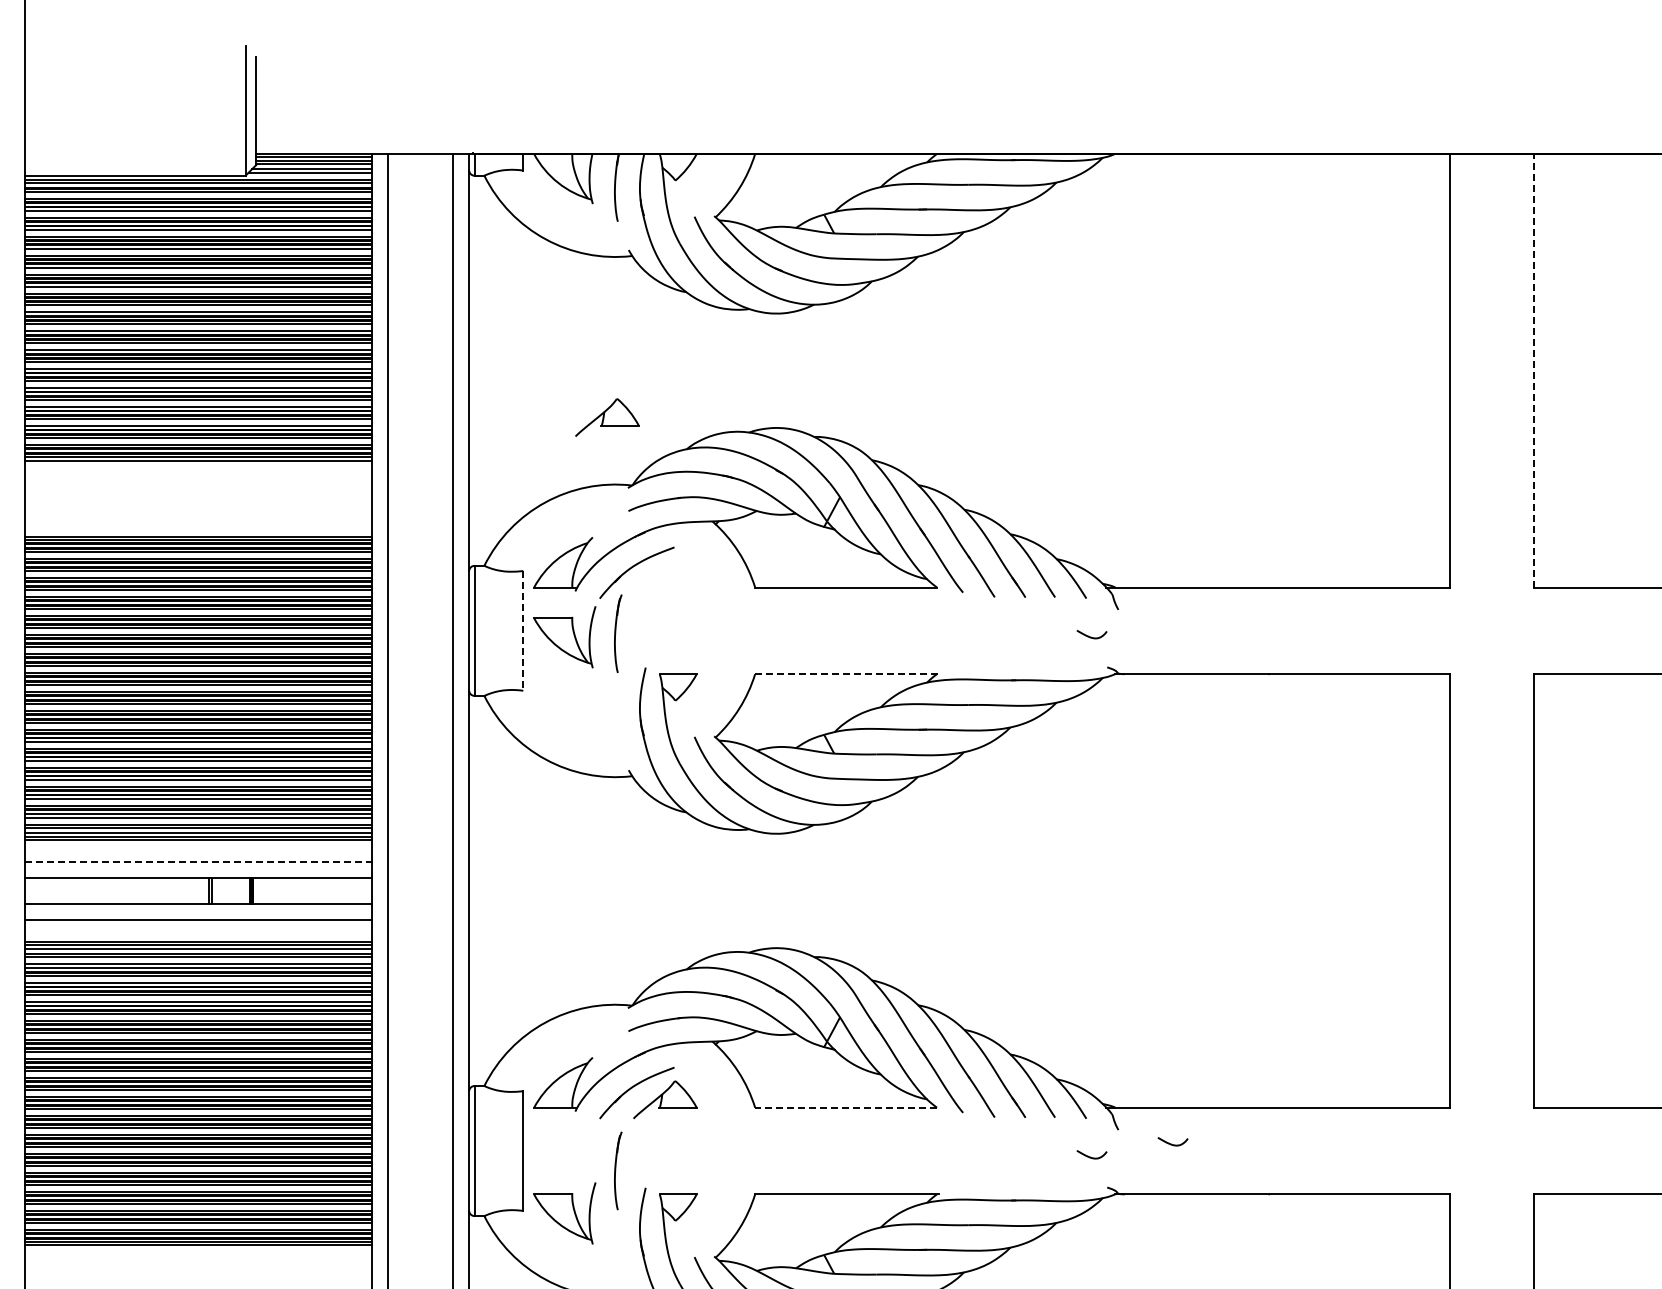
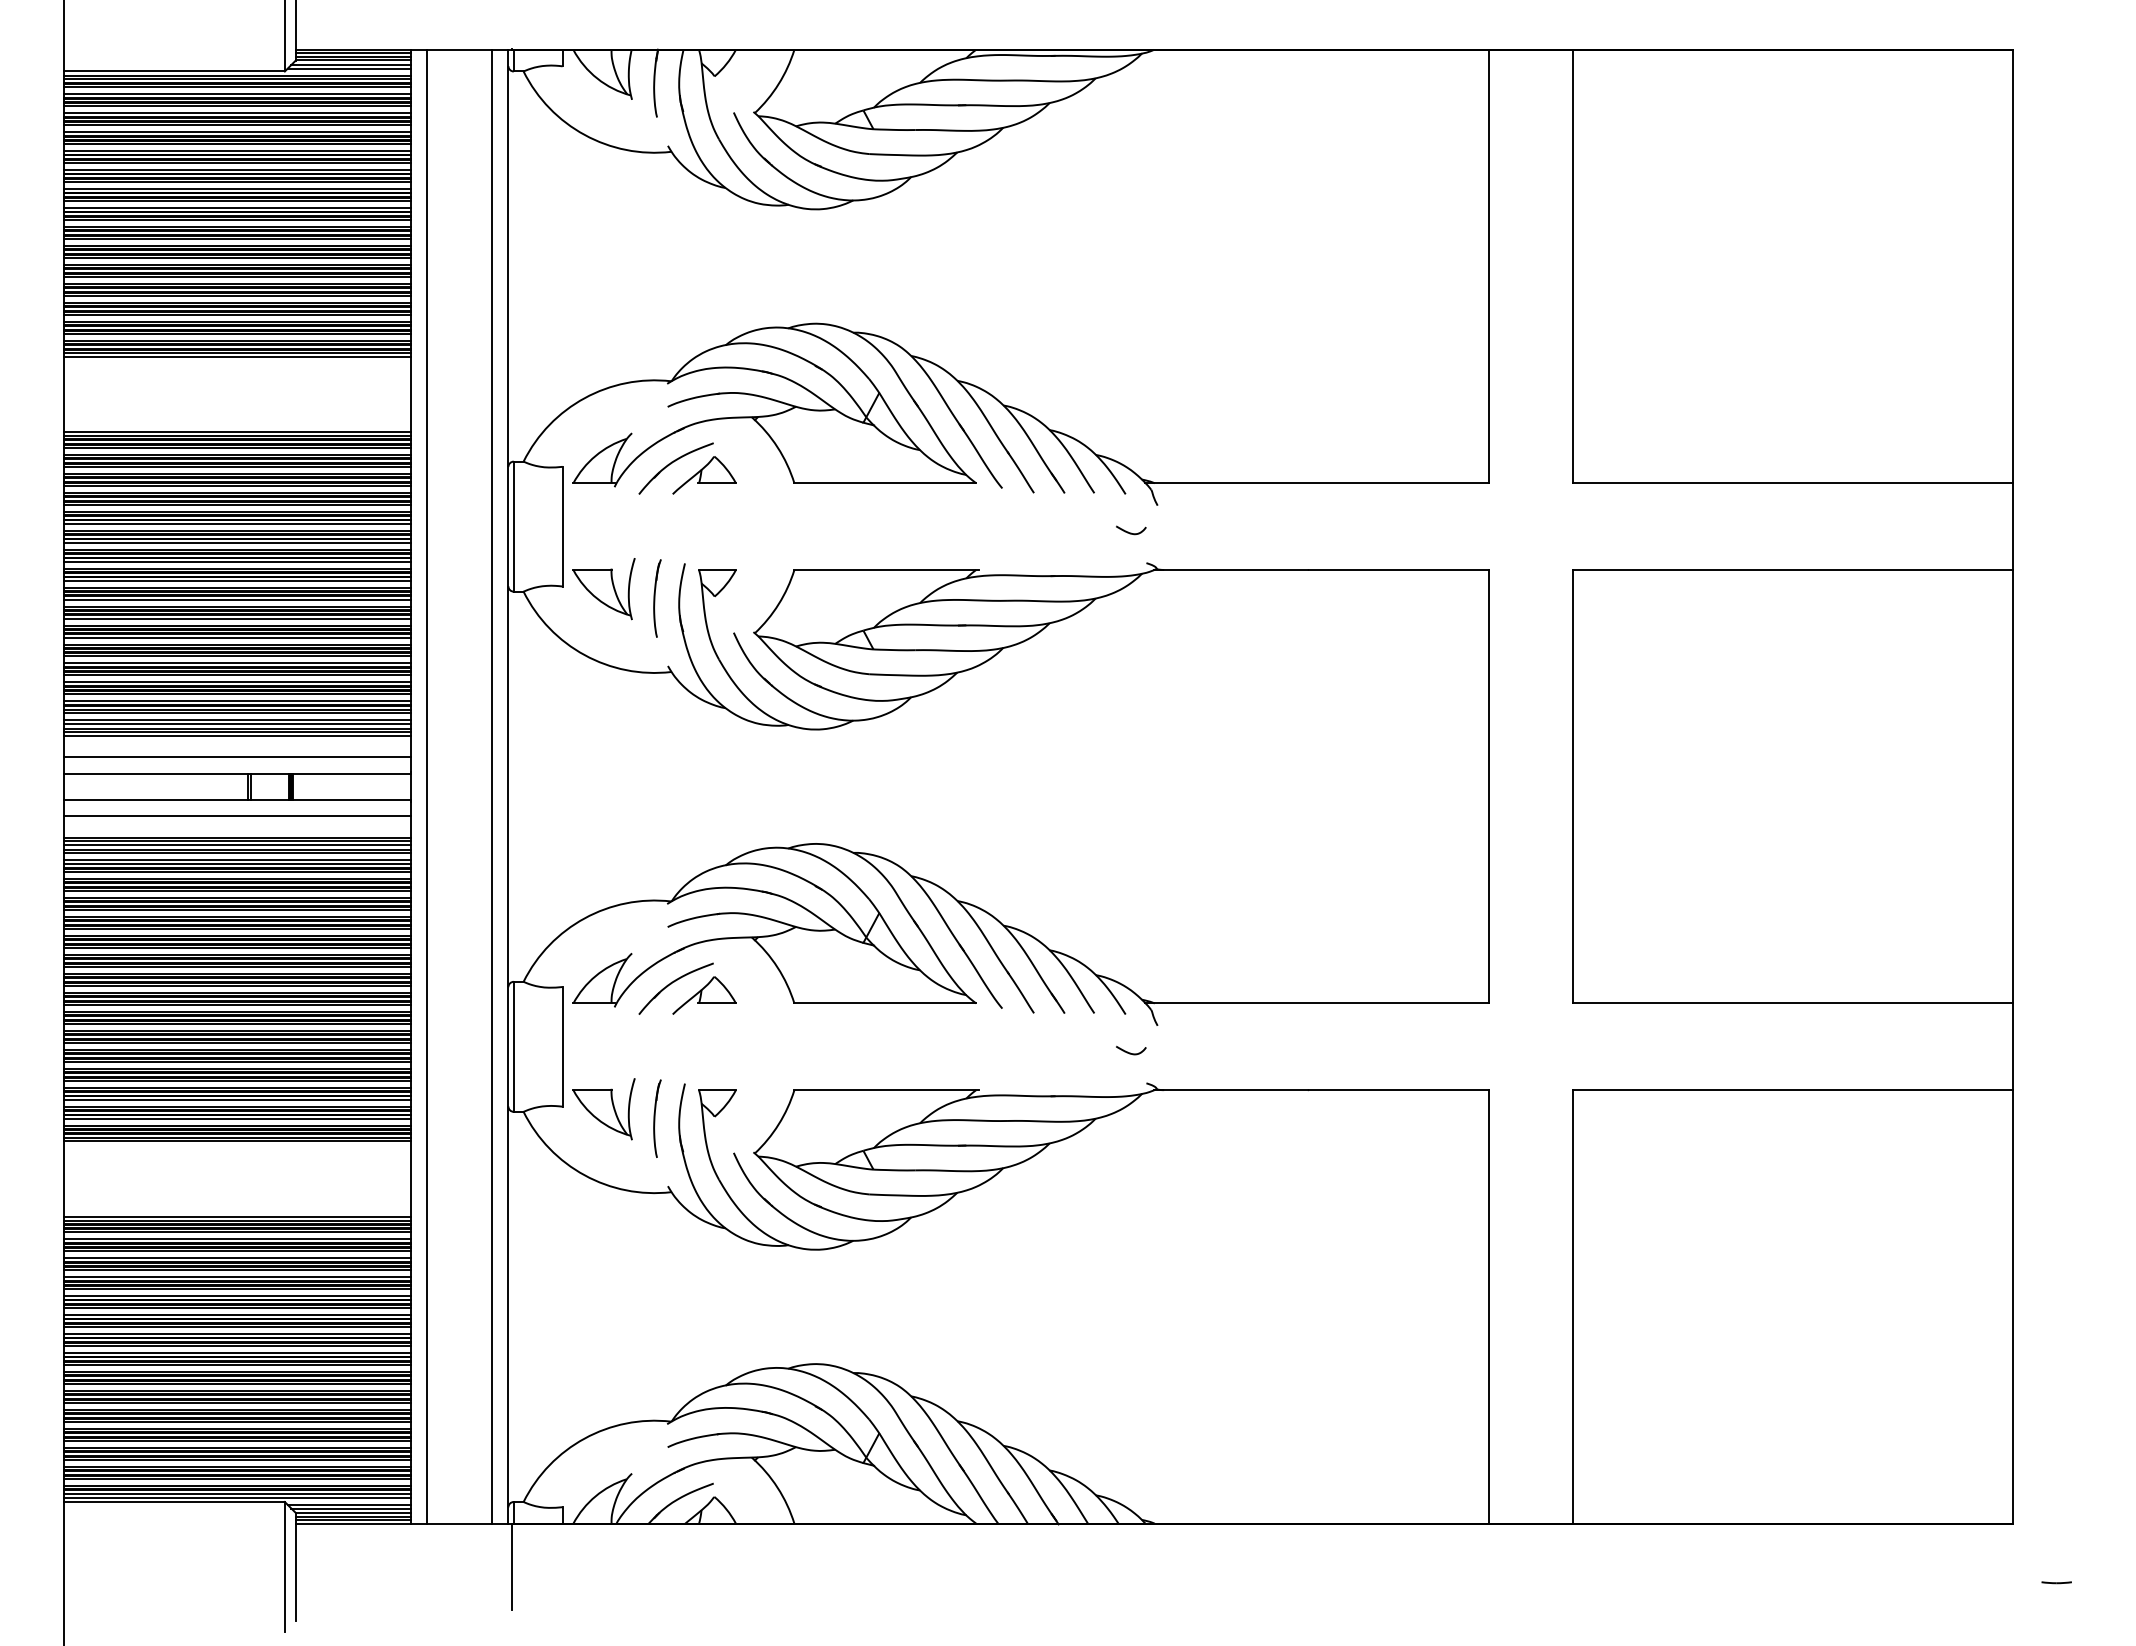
line: (1534, 370) -> (1573, 266), dashed -> solid
part: (607, 417) -> (704, 475), moved
line: (523, 630) -> (562, 526), dashed -> solid
part: (618, 633) -> (657, 598), moved
part: (564, 637) -> (603, 589), moved
line: (848, 674) -> (887, 570), dashed -> solid
line: (198, 861) -> (237, 757), dashed -> solid
line: (846, 1107) -> (885, 1003), dashed -> solid
curve: (1172, 1143) -> (1211, 1039), removed
part: (618, 1170) -> (657, 1118), moved

